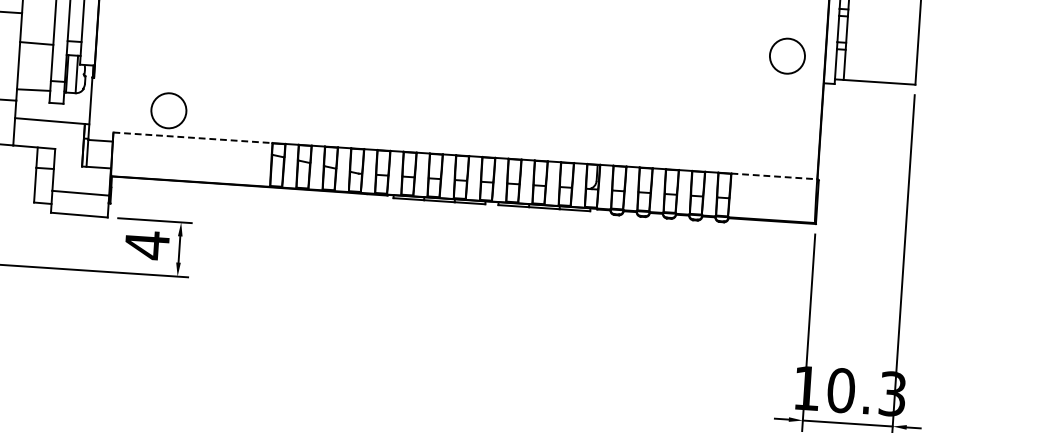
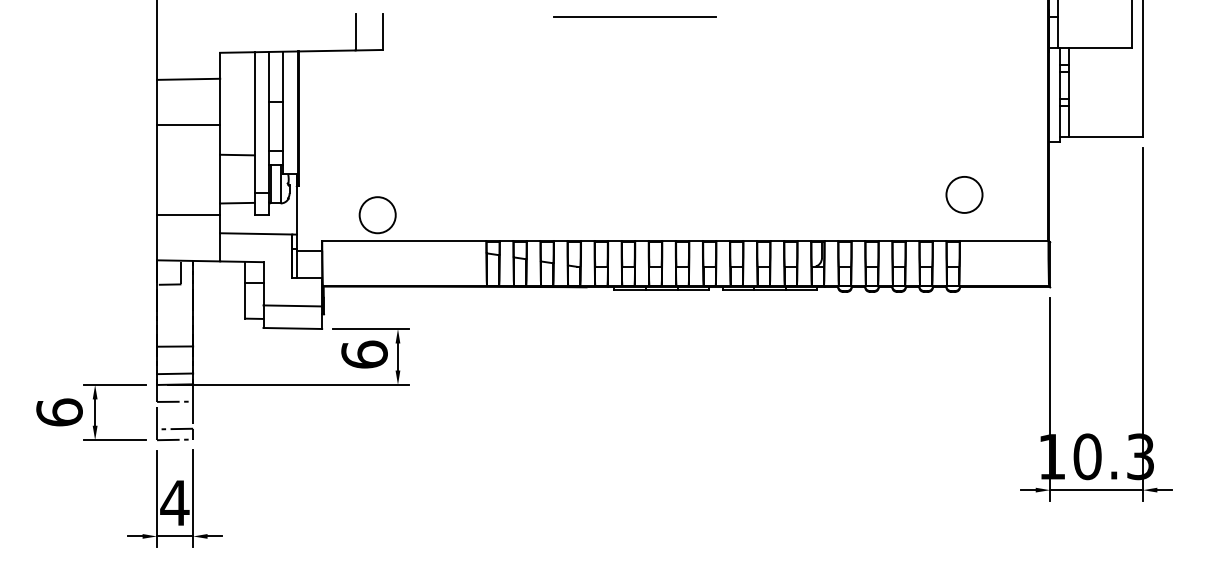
circle: (787, 55) -> (964, 194), moved
line: (193, 138) -> (404, 241), dashed -> solid
line: (774, 176) -> (1004, 241), dashed -> solid
text: (147, 244) -> (364, 354), 4 -> 6

